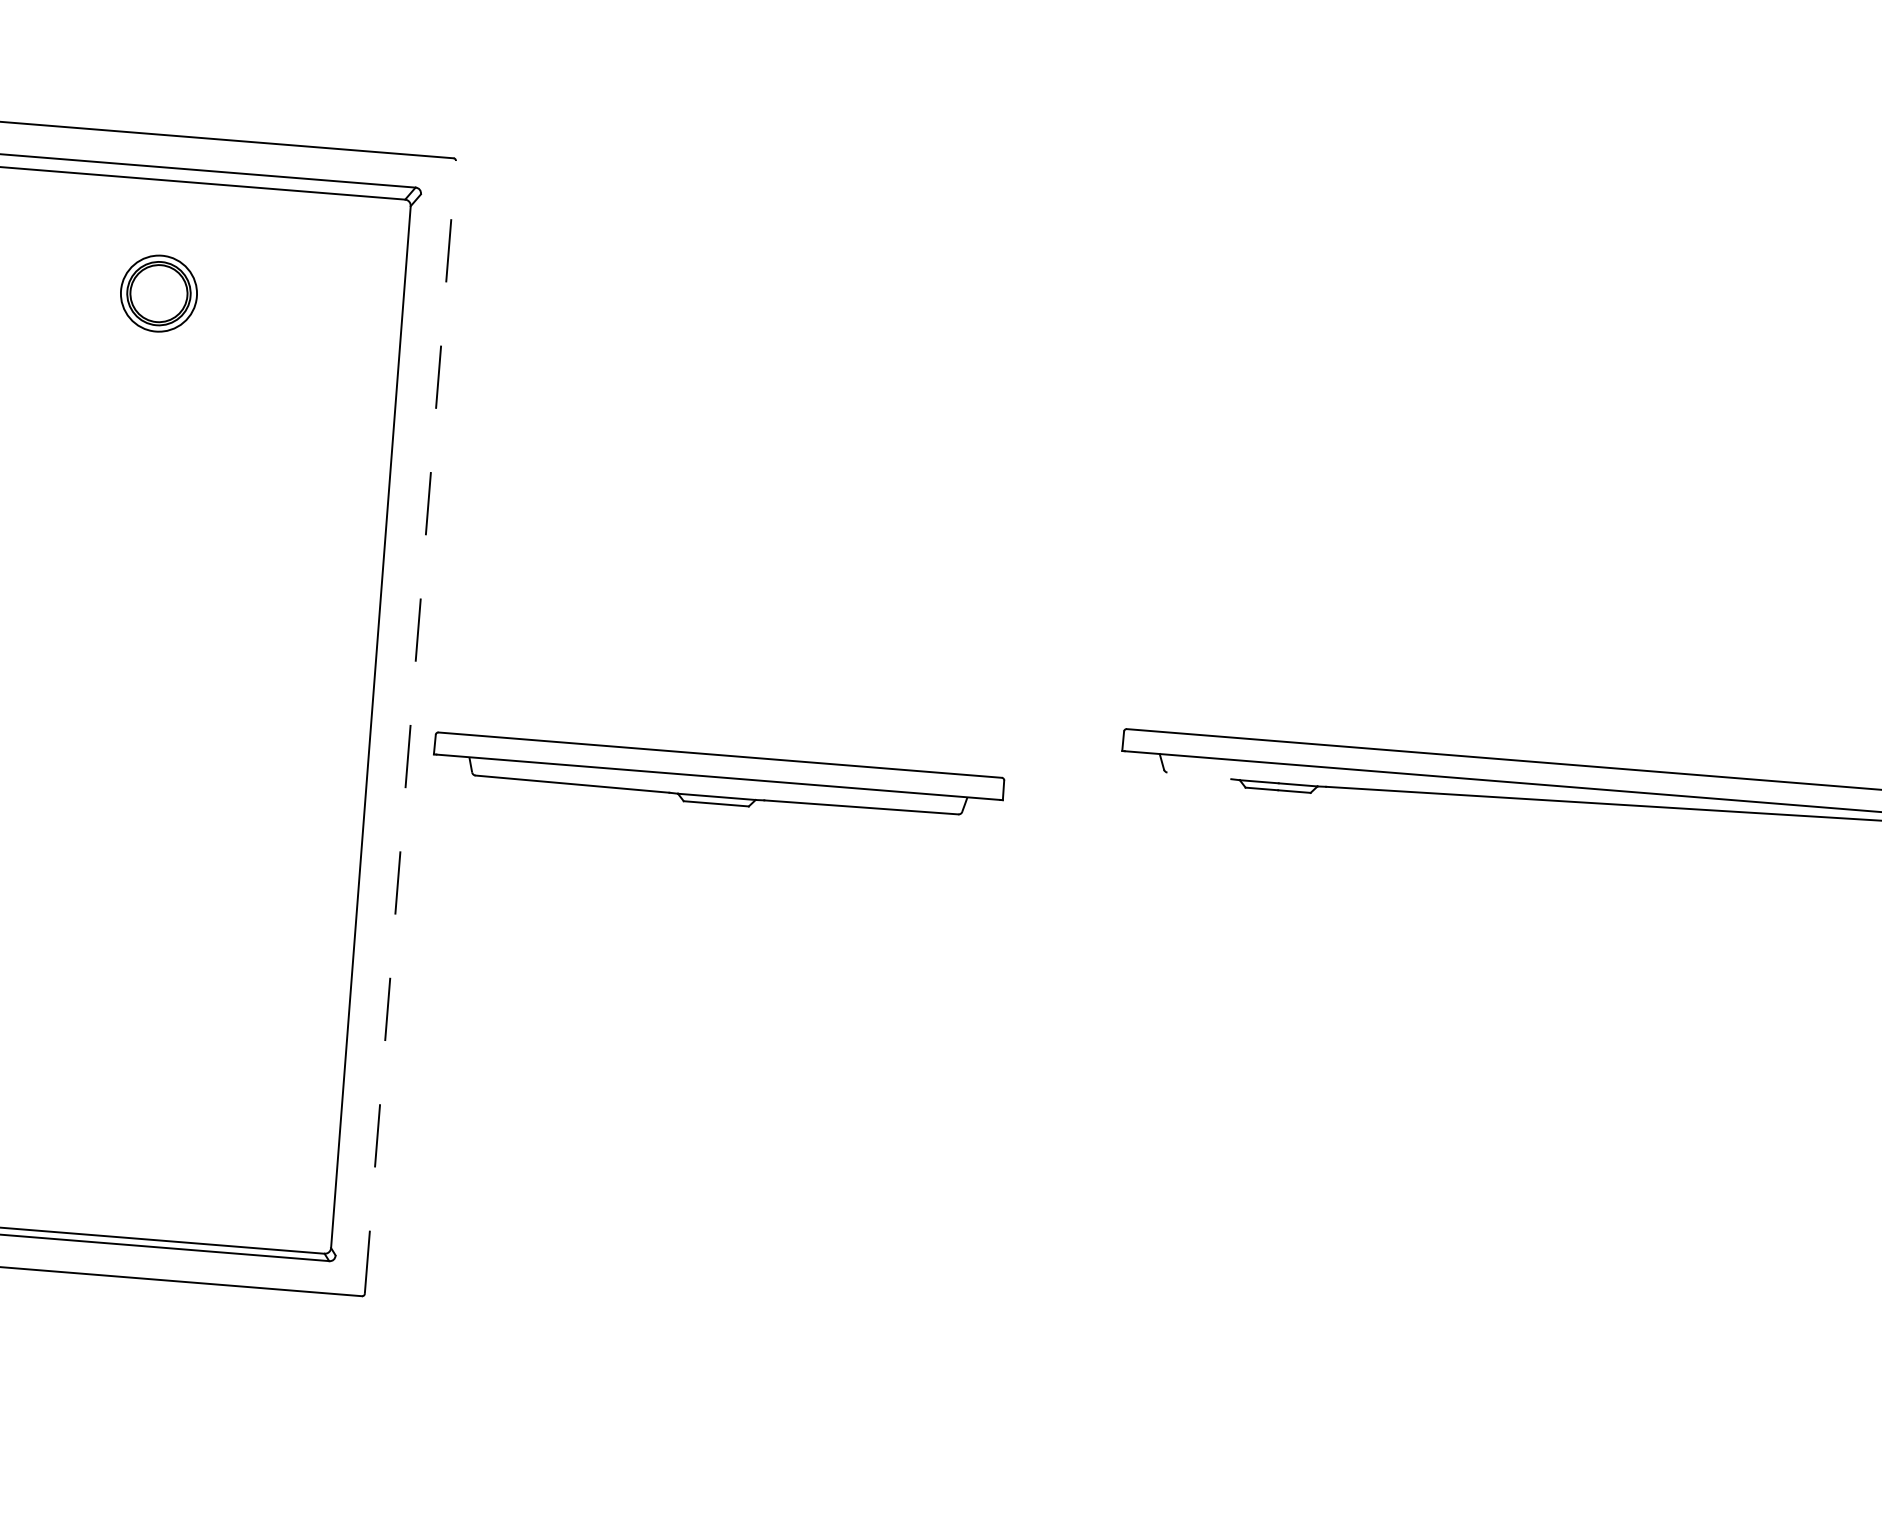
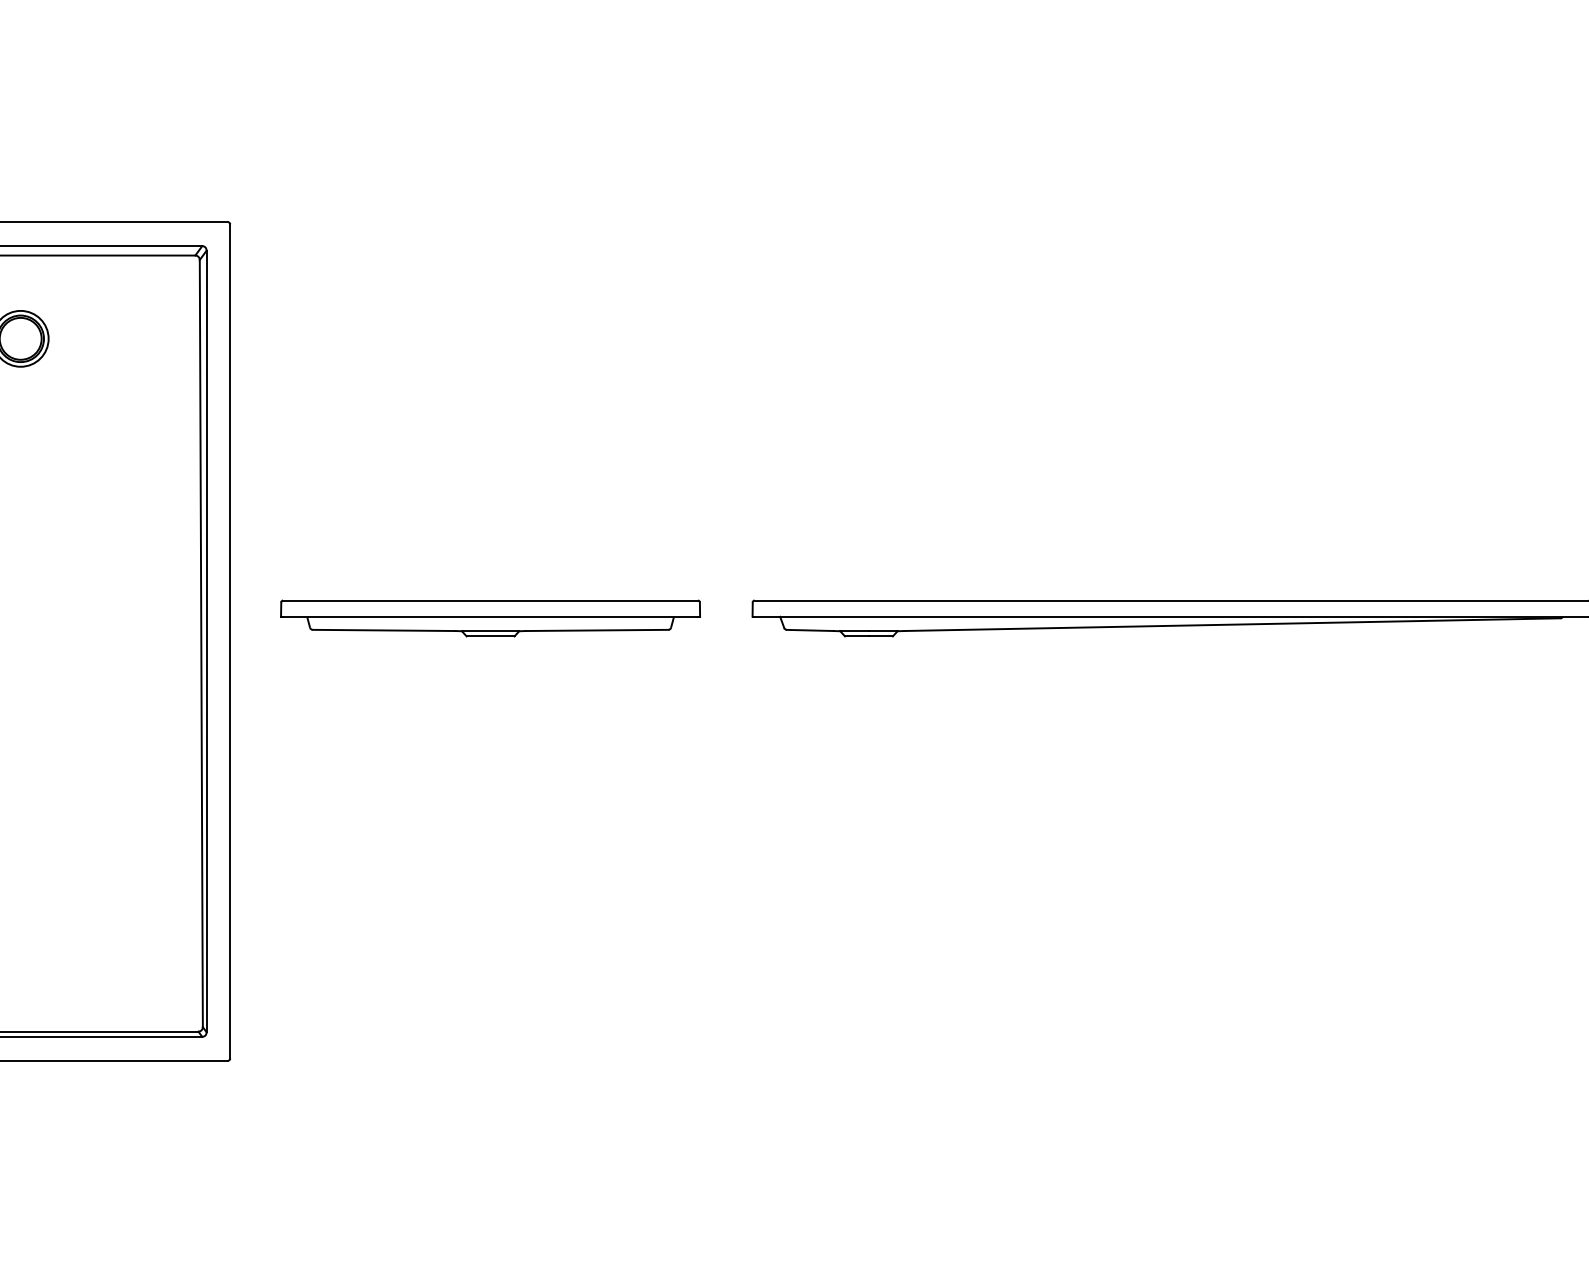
line: (378, 724) -> (206, 641), added
line: (410, 727) -> (230, 641), dashed -> solid
line: (1199, 775) -> (810, 630), added
part: (718, 779) -> (490, 618), moved

